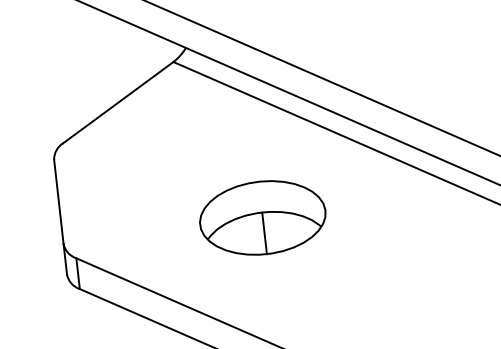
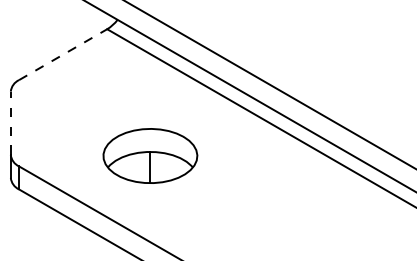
line: (118, 102) -> (63, 54), solid -> dashed
line: (58, 202) -> (10, 123), solid -> dashed
part: (262, 217) -> (150, 155), moved

